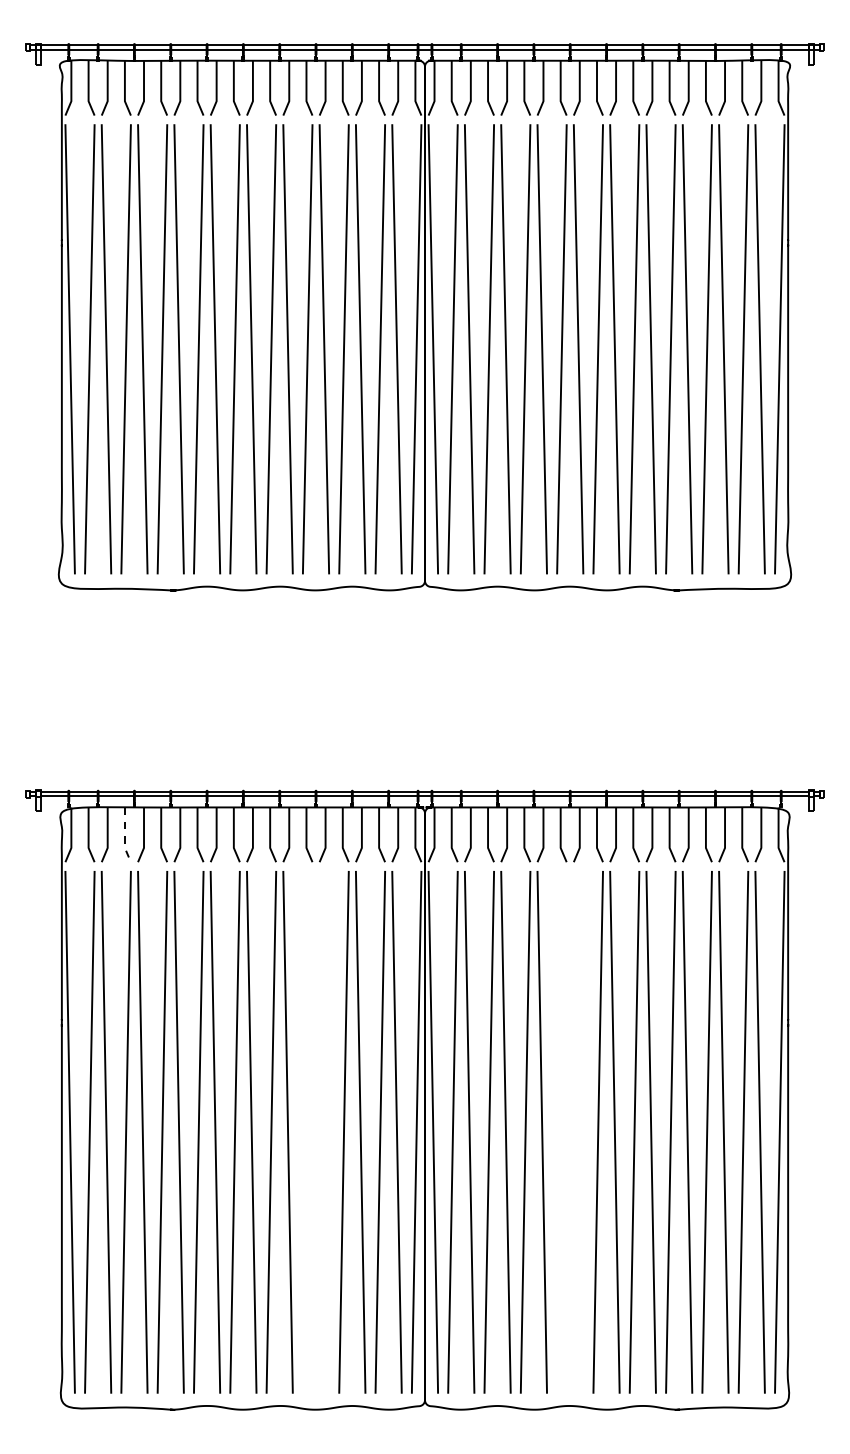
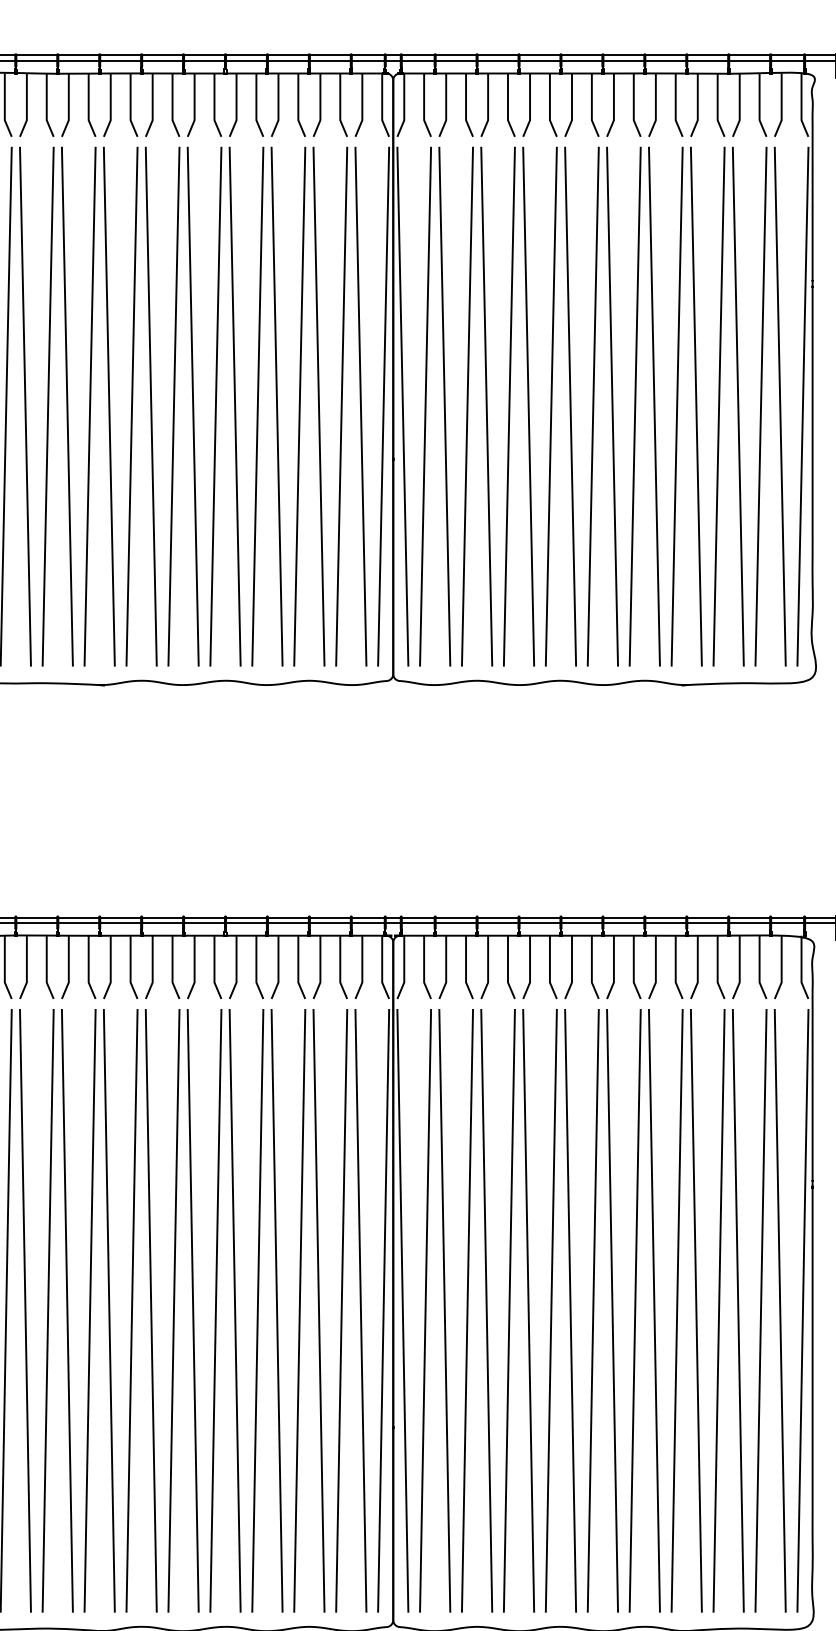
line: (124, 836) -> (46, 969), dashed -> solid
part: (308, 1132) -> (258, 1311), added
part: (577, 1132) -> (569, 1311), added

